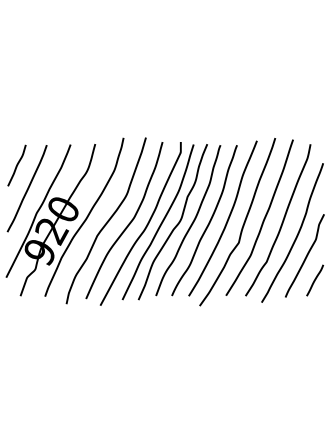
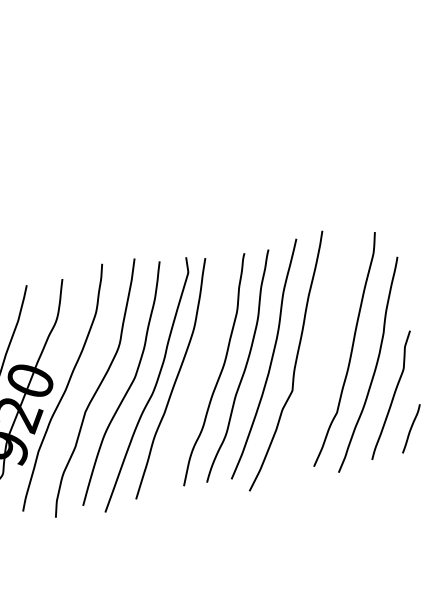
curve: (263, 218) -> (322, 350), removed
curve: (175, 225) -> (196, 379), removed

